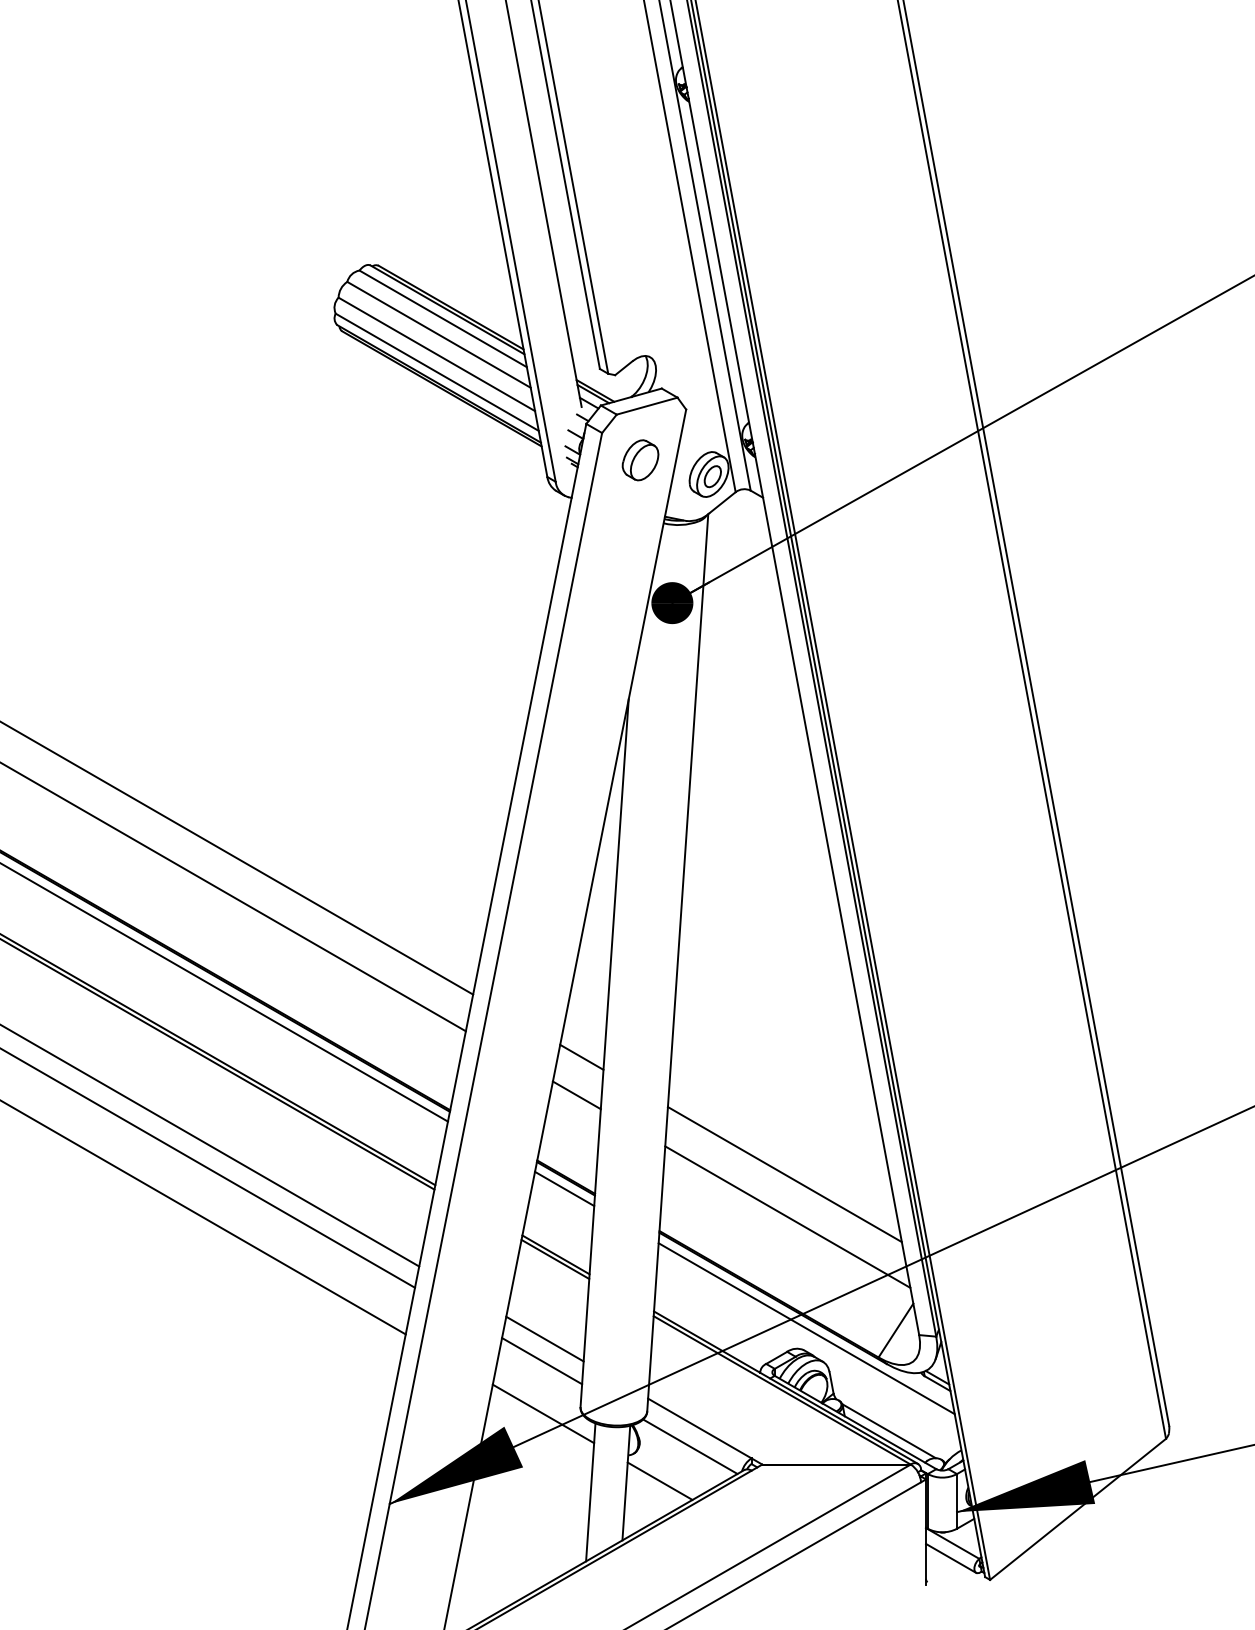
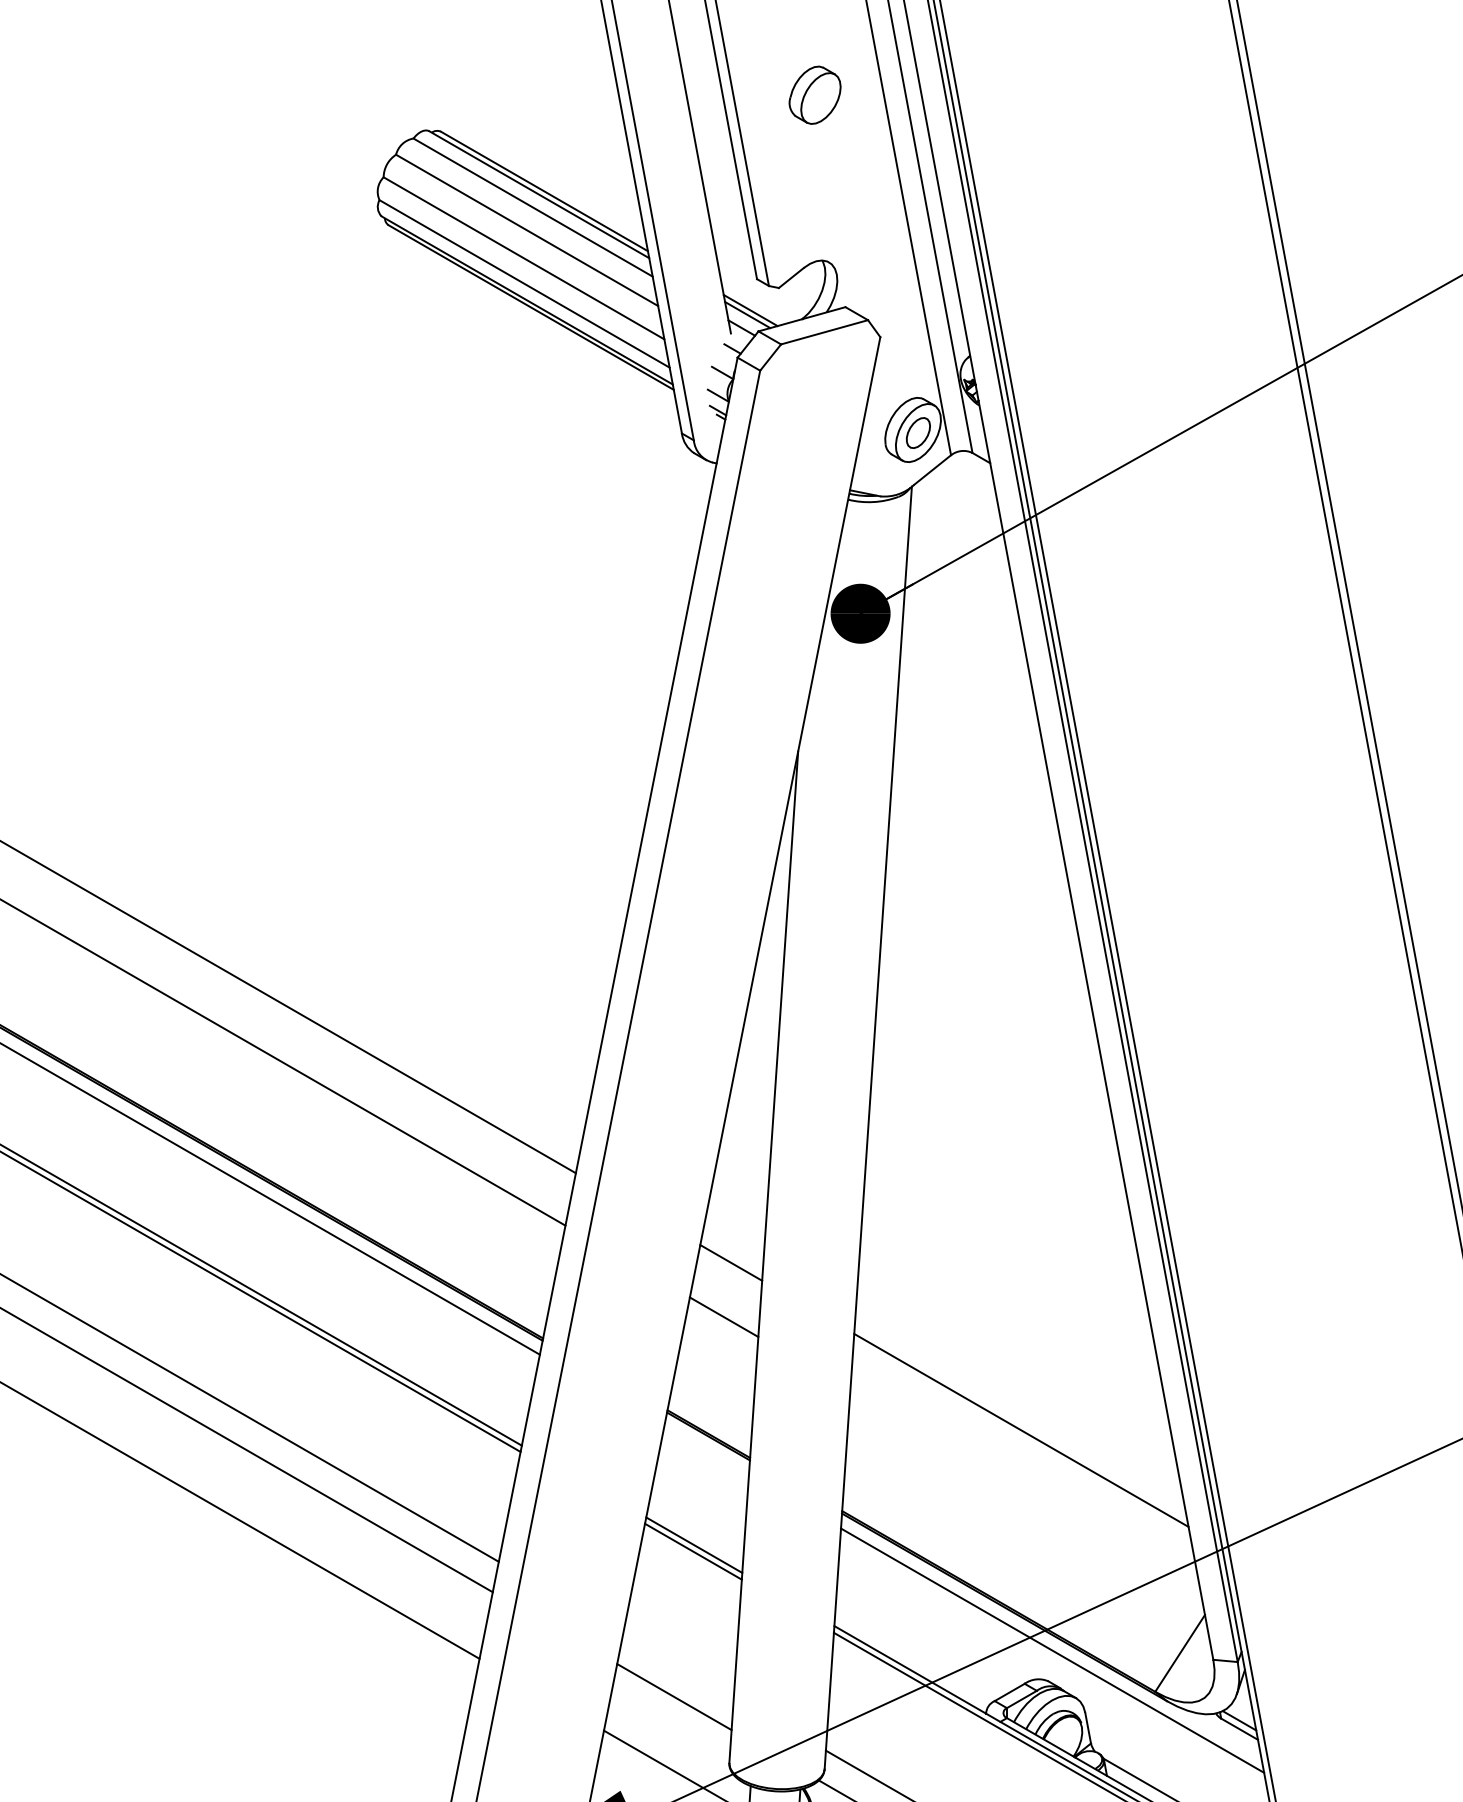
part: (640, 460) -> (815, 95), moved
line: (564, 1188) -> (706, 1450), removed
line: (787, 1216) -> (1025, 1490), removed
line: (544, 1338) -> (677, 1664), removed

